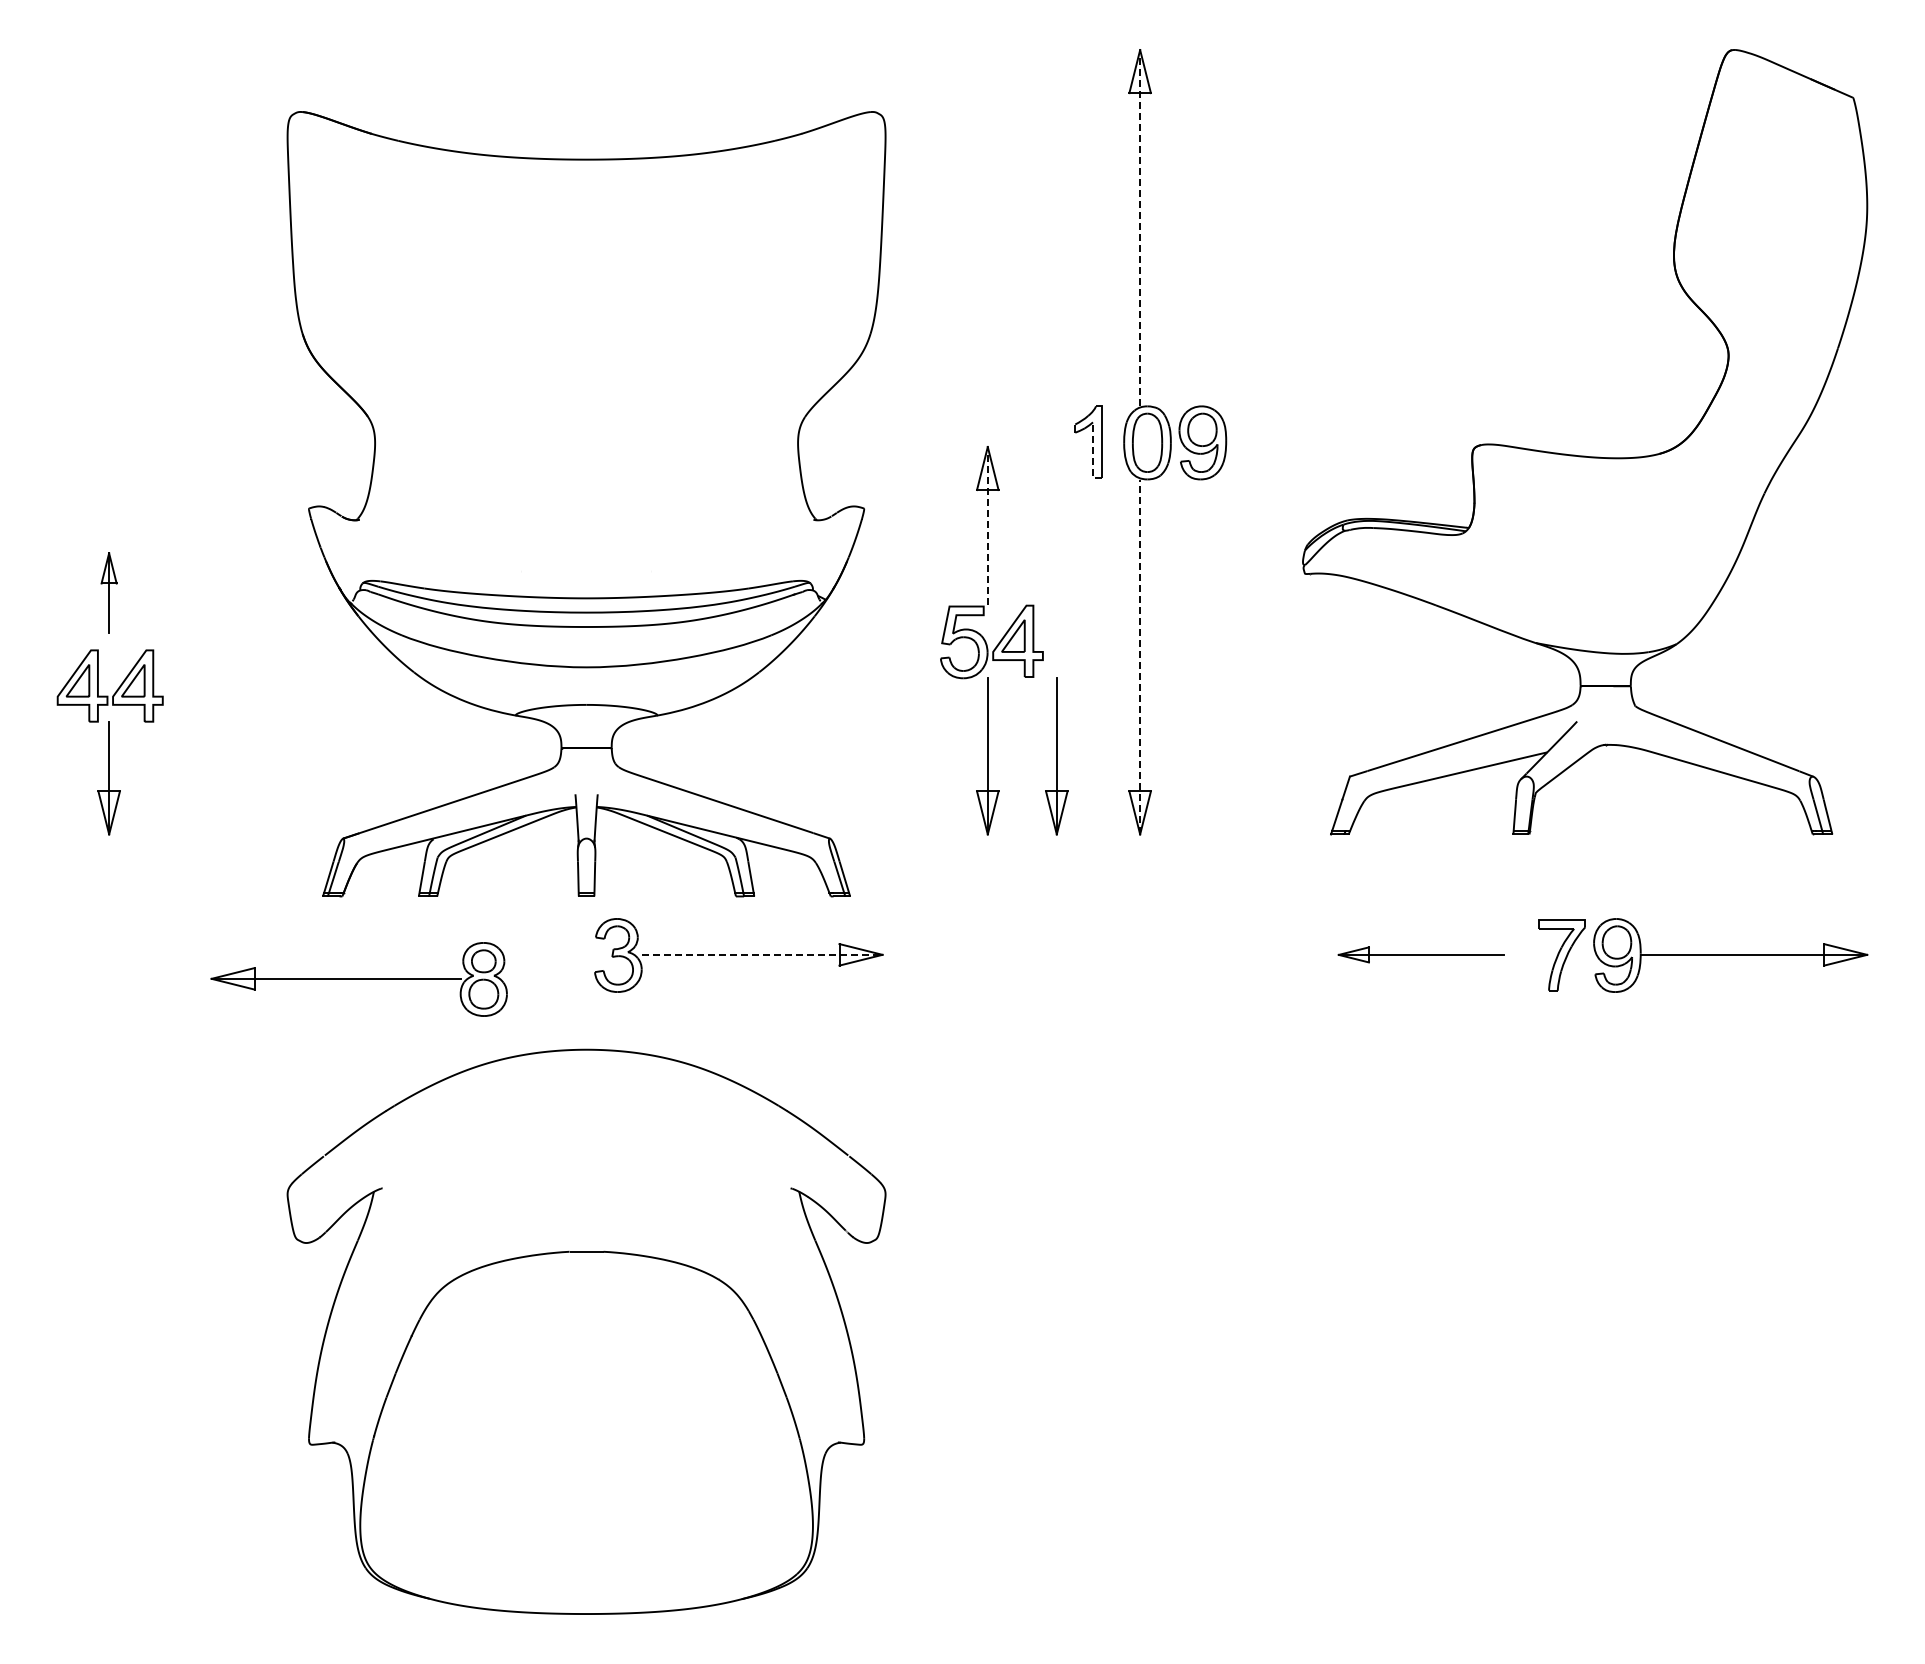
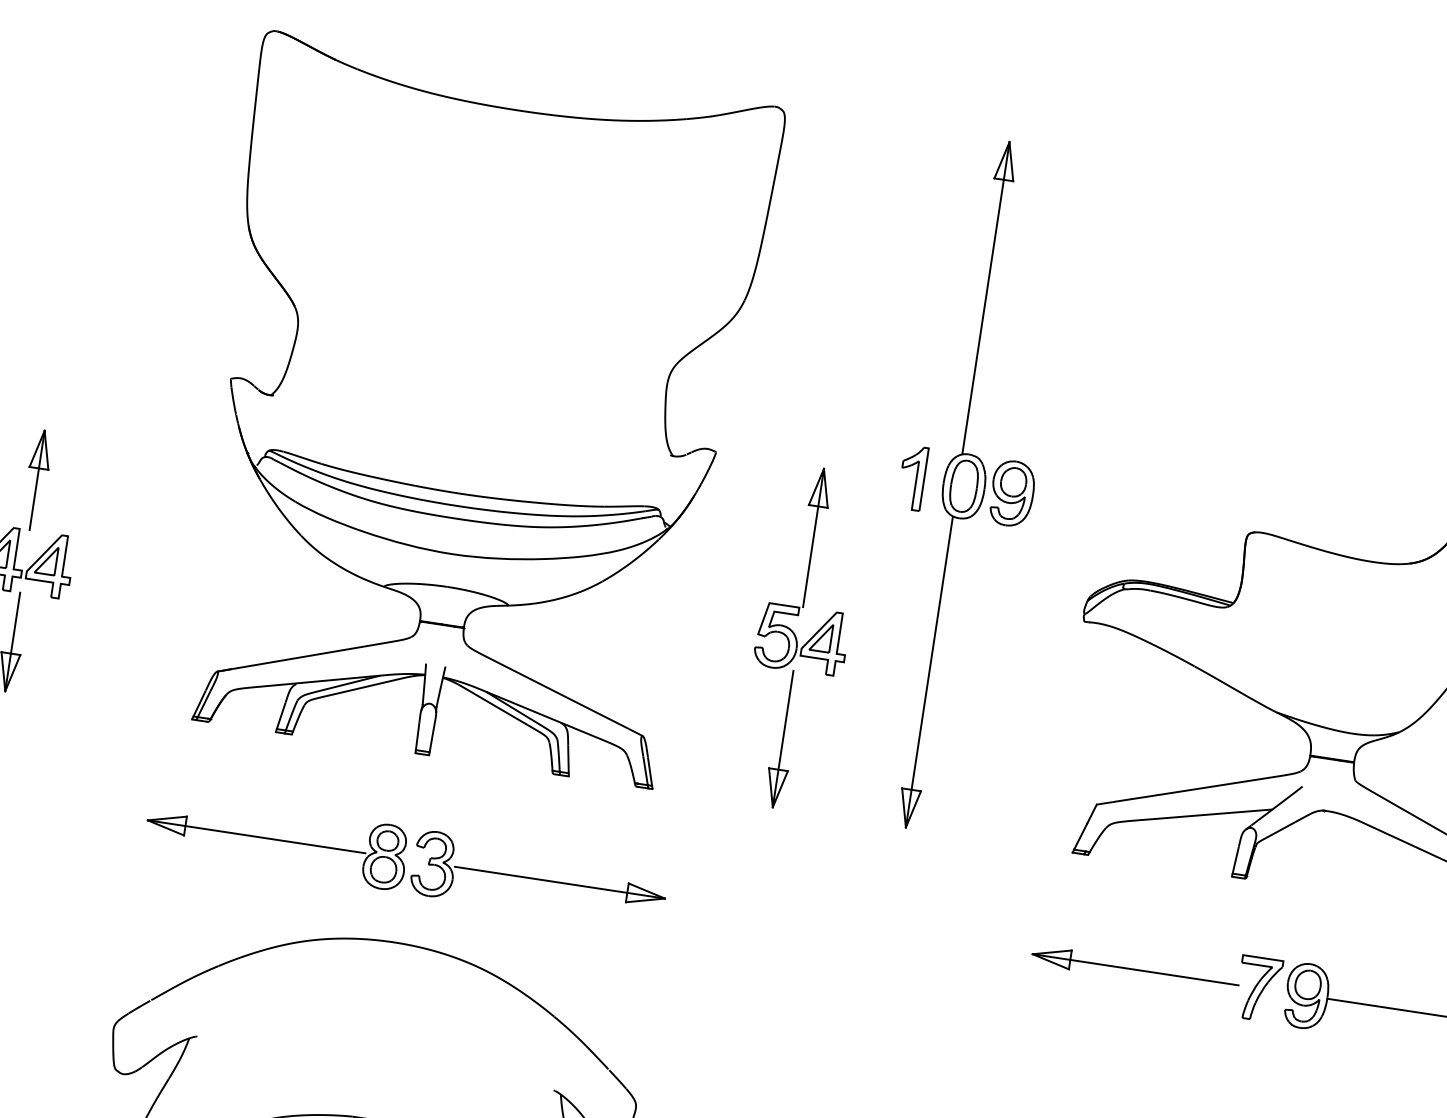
line: (1140, 227) -> (986, 297), dashed -> solid
line: (1093, 455) -> (915, 490), dashed -> solid
part: (586, 504) -> (474, 411), moved
line: (987, 525) -> (813, 537), dashed -> solid
part: (108, 592) -> (36, 479), size x1.43
line: (1140, 656) -> (929, 672), dashed -> solid
part: (1056, 756) -> (843, 748), removed
line: (762, 954) -> (560, 882), dashed -> solid
part: (1420, 954) -> (1134, 969), size x1.43
part: (358, 979) -> (276, 840), moved

